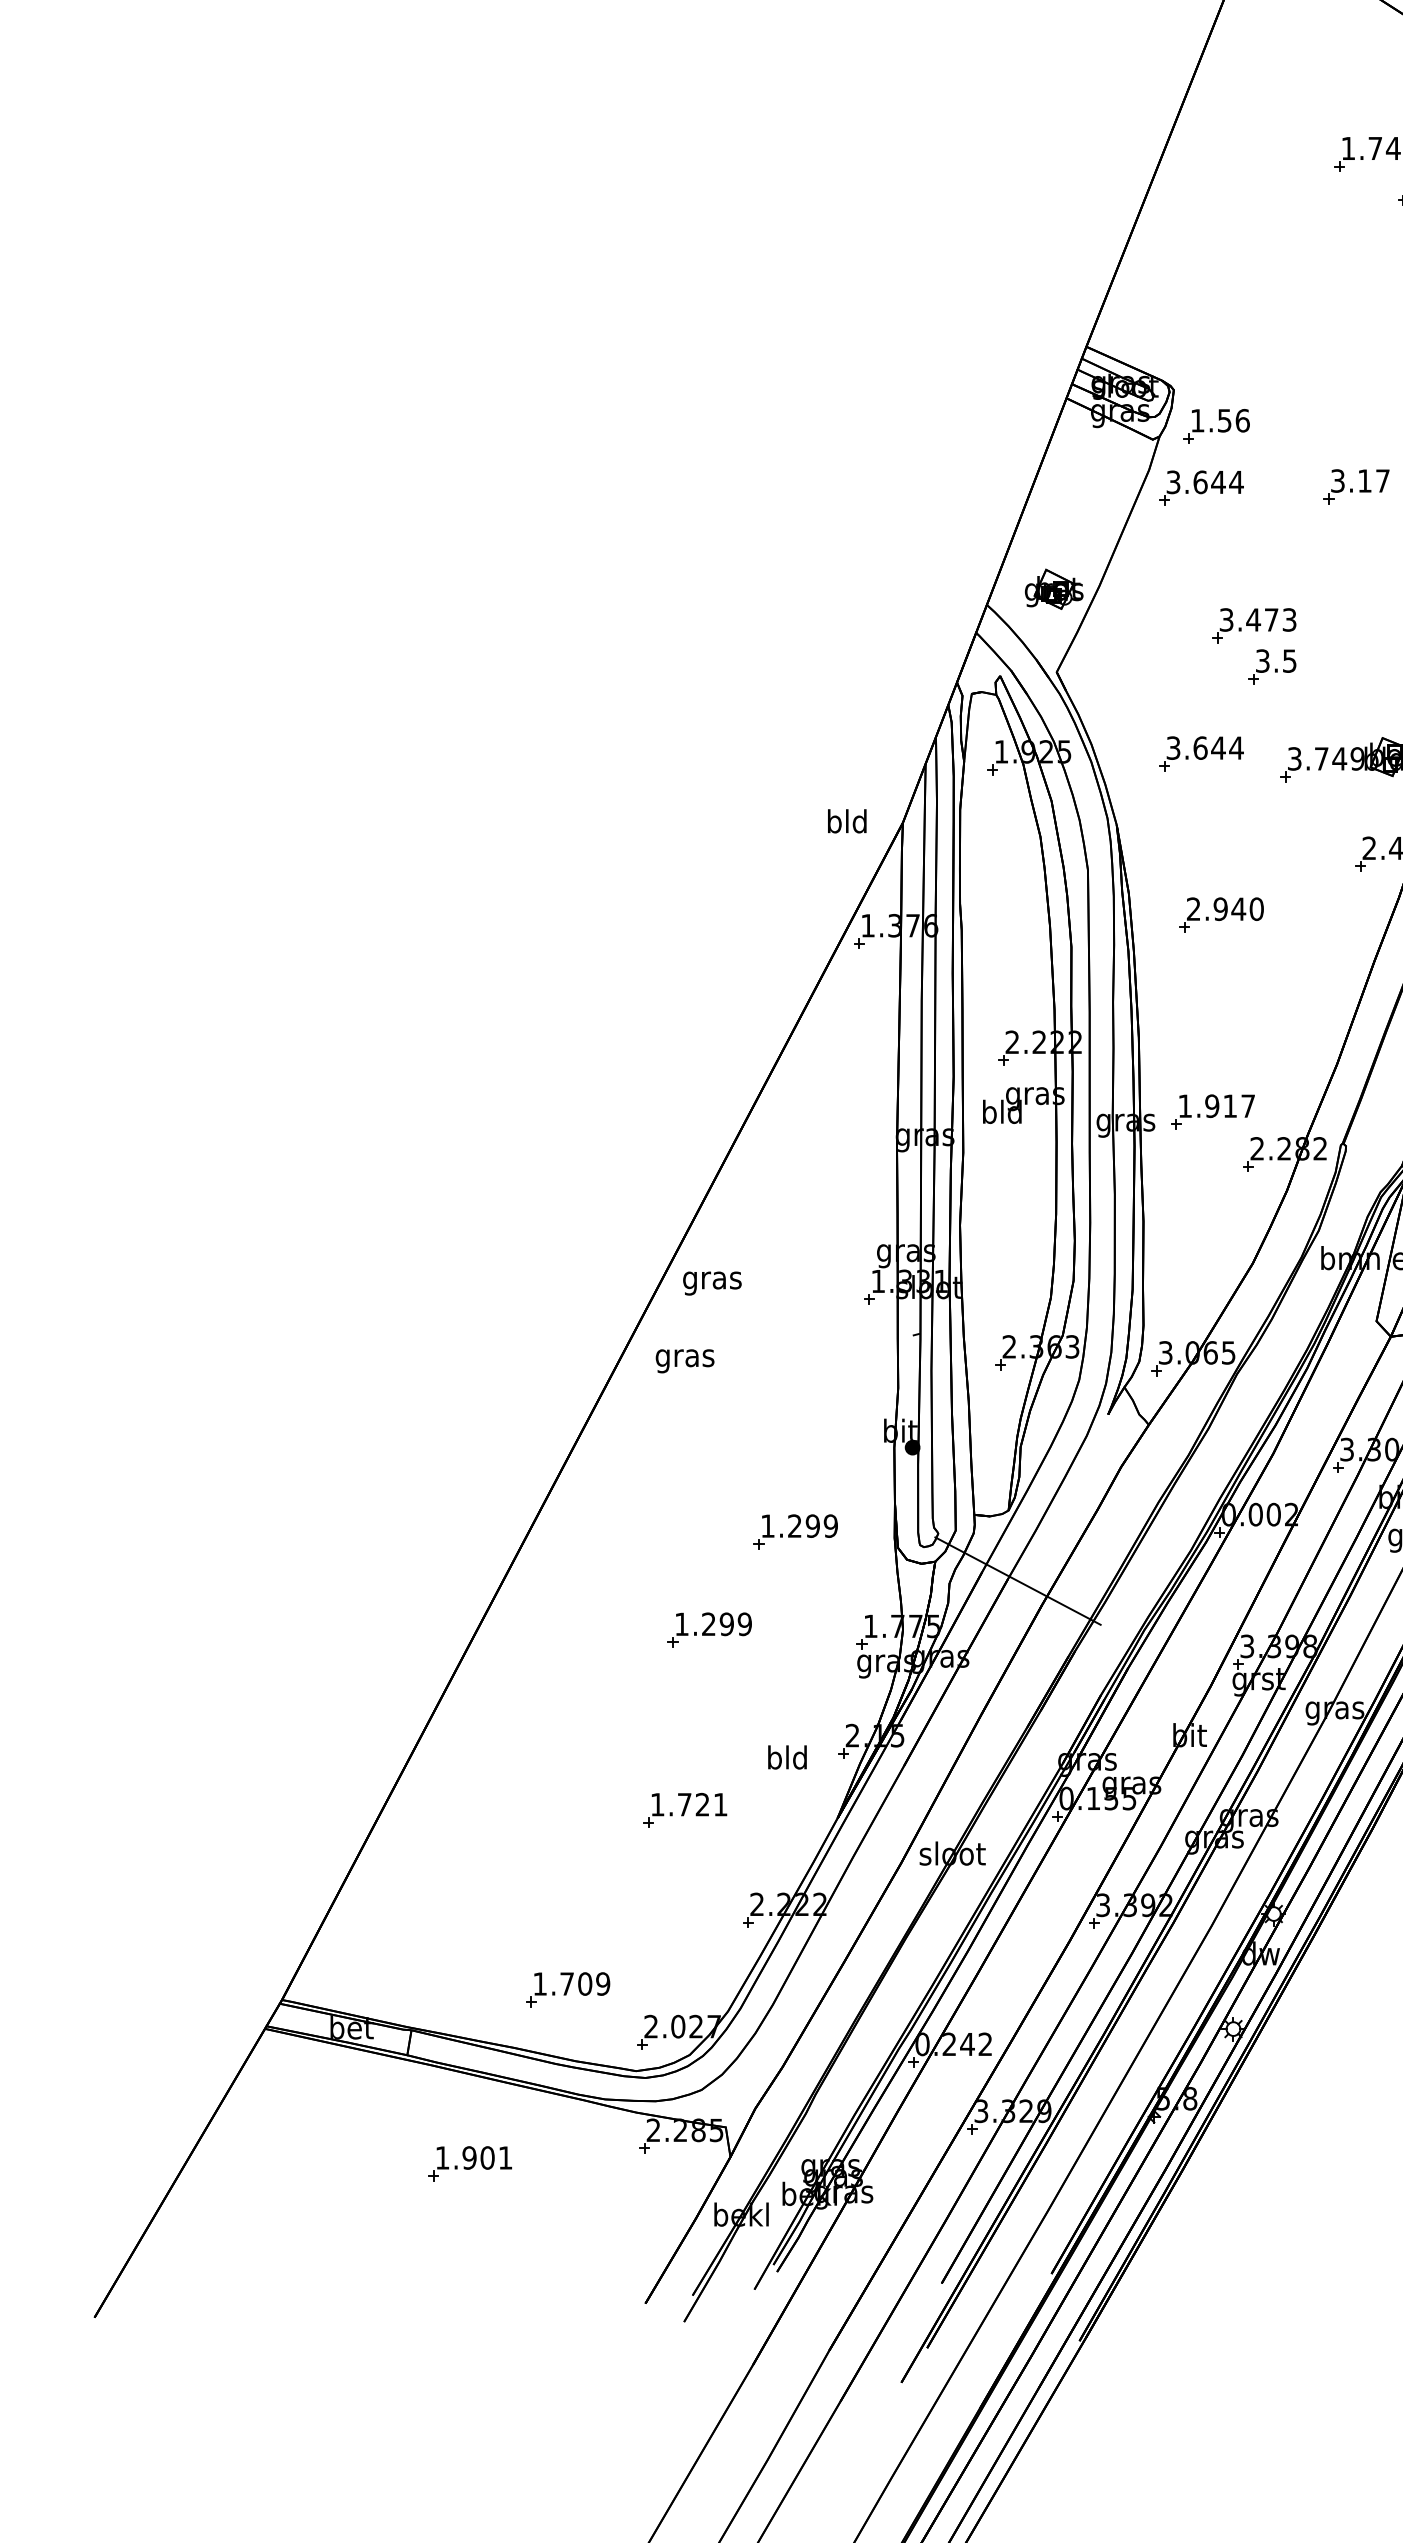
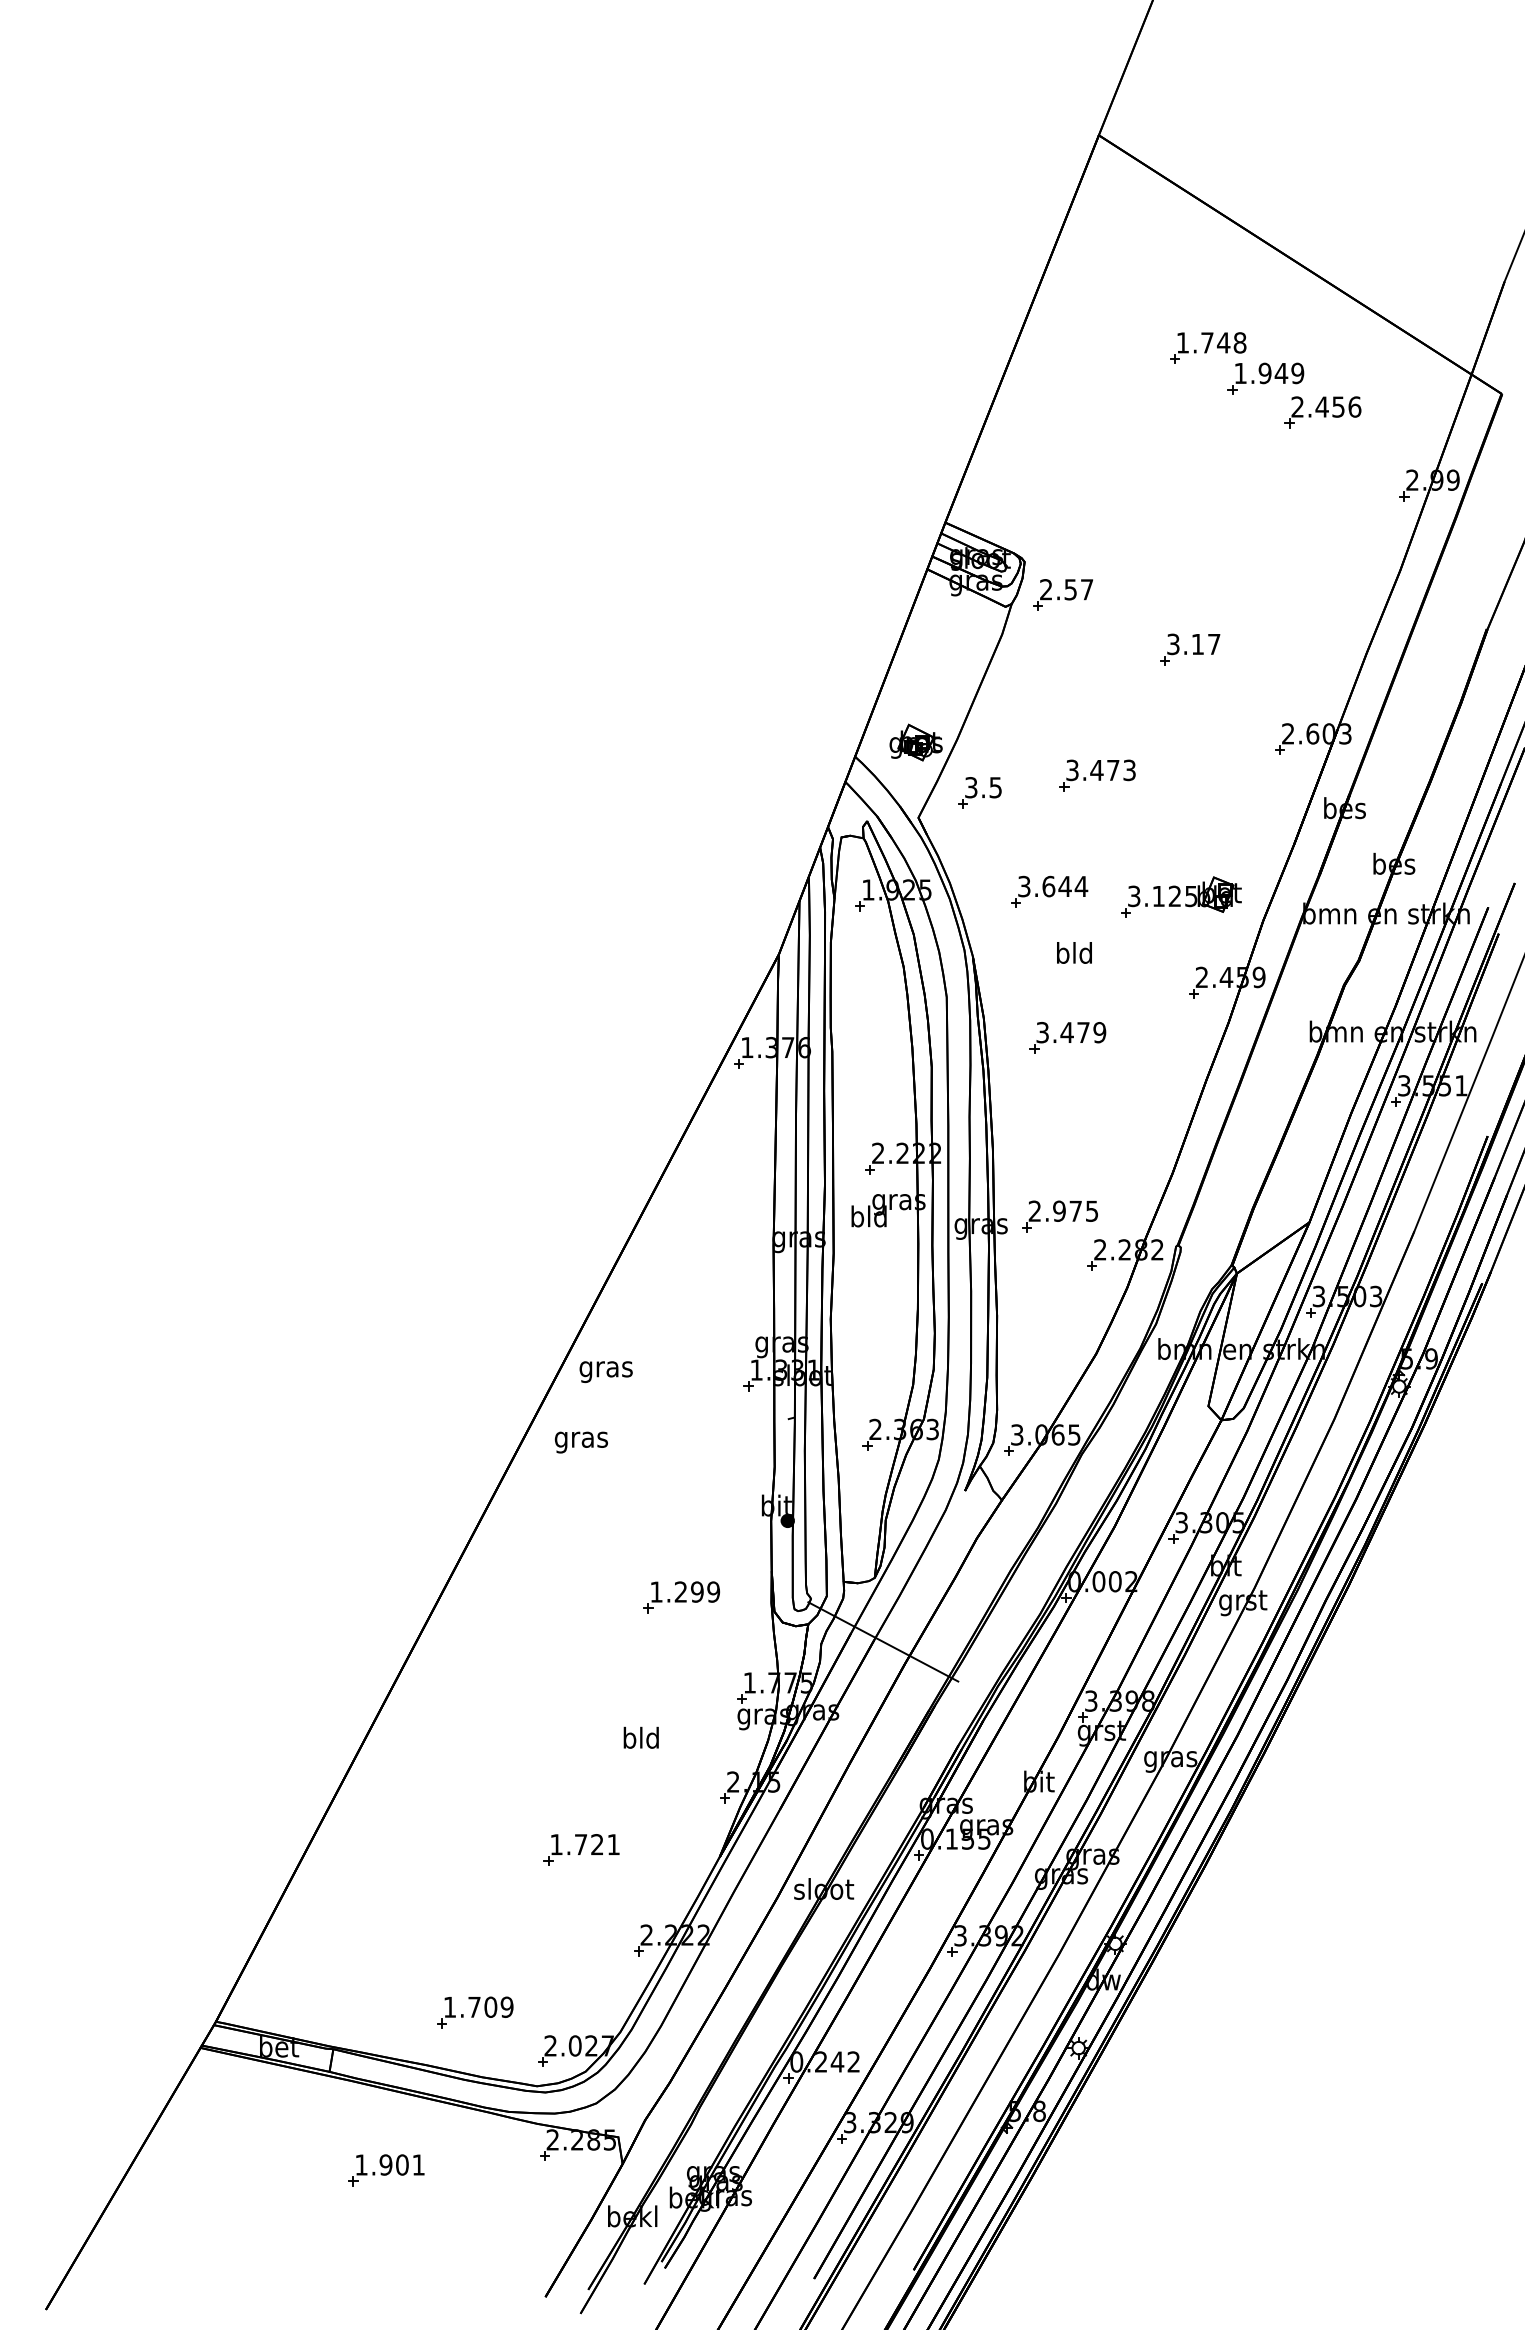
text: (1220, 420) -> (1066, 589), 1.56 -> 2.57
part: (1201, 487) -> (1049, 650), removed
part: (1271, 666) -> (979, 792), moved
text: (1339, 757) -> (1174, 895), 3.749 -> 3.125
text: (847, 820) -> (1074, 952), moved
text: (1225, 909) -> (1071, 1032), 2.940 -> 3.479
text: (1216, 1105) -> (1063, 1210), 1.917 -> 2.975
part: (709, 1630) -> (603, 1686), removed
text: (786, 1757) -> (640, 1737), moved

